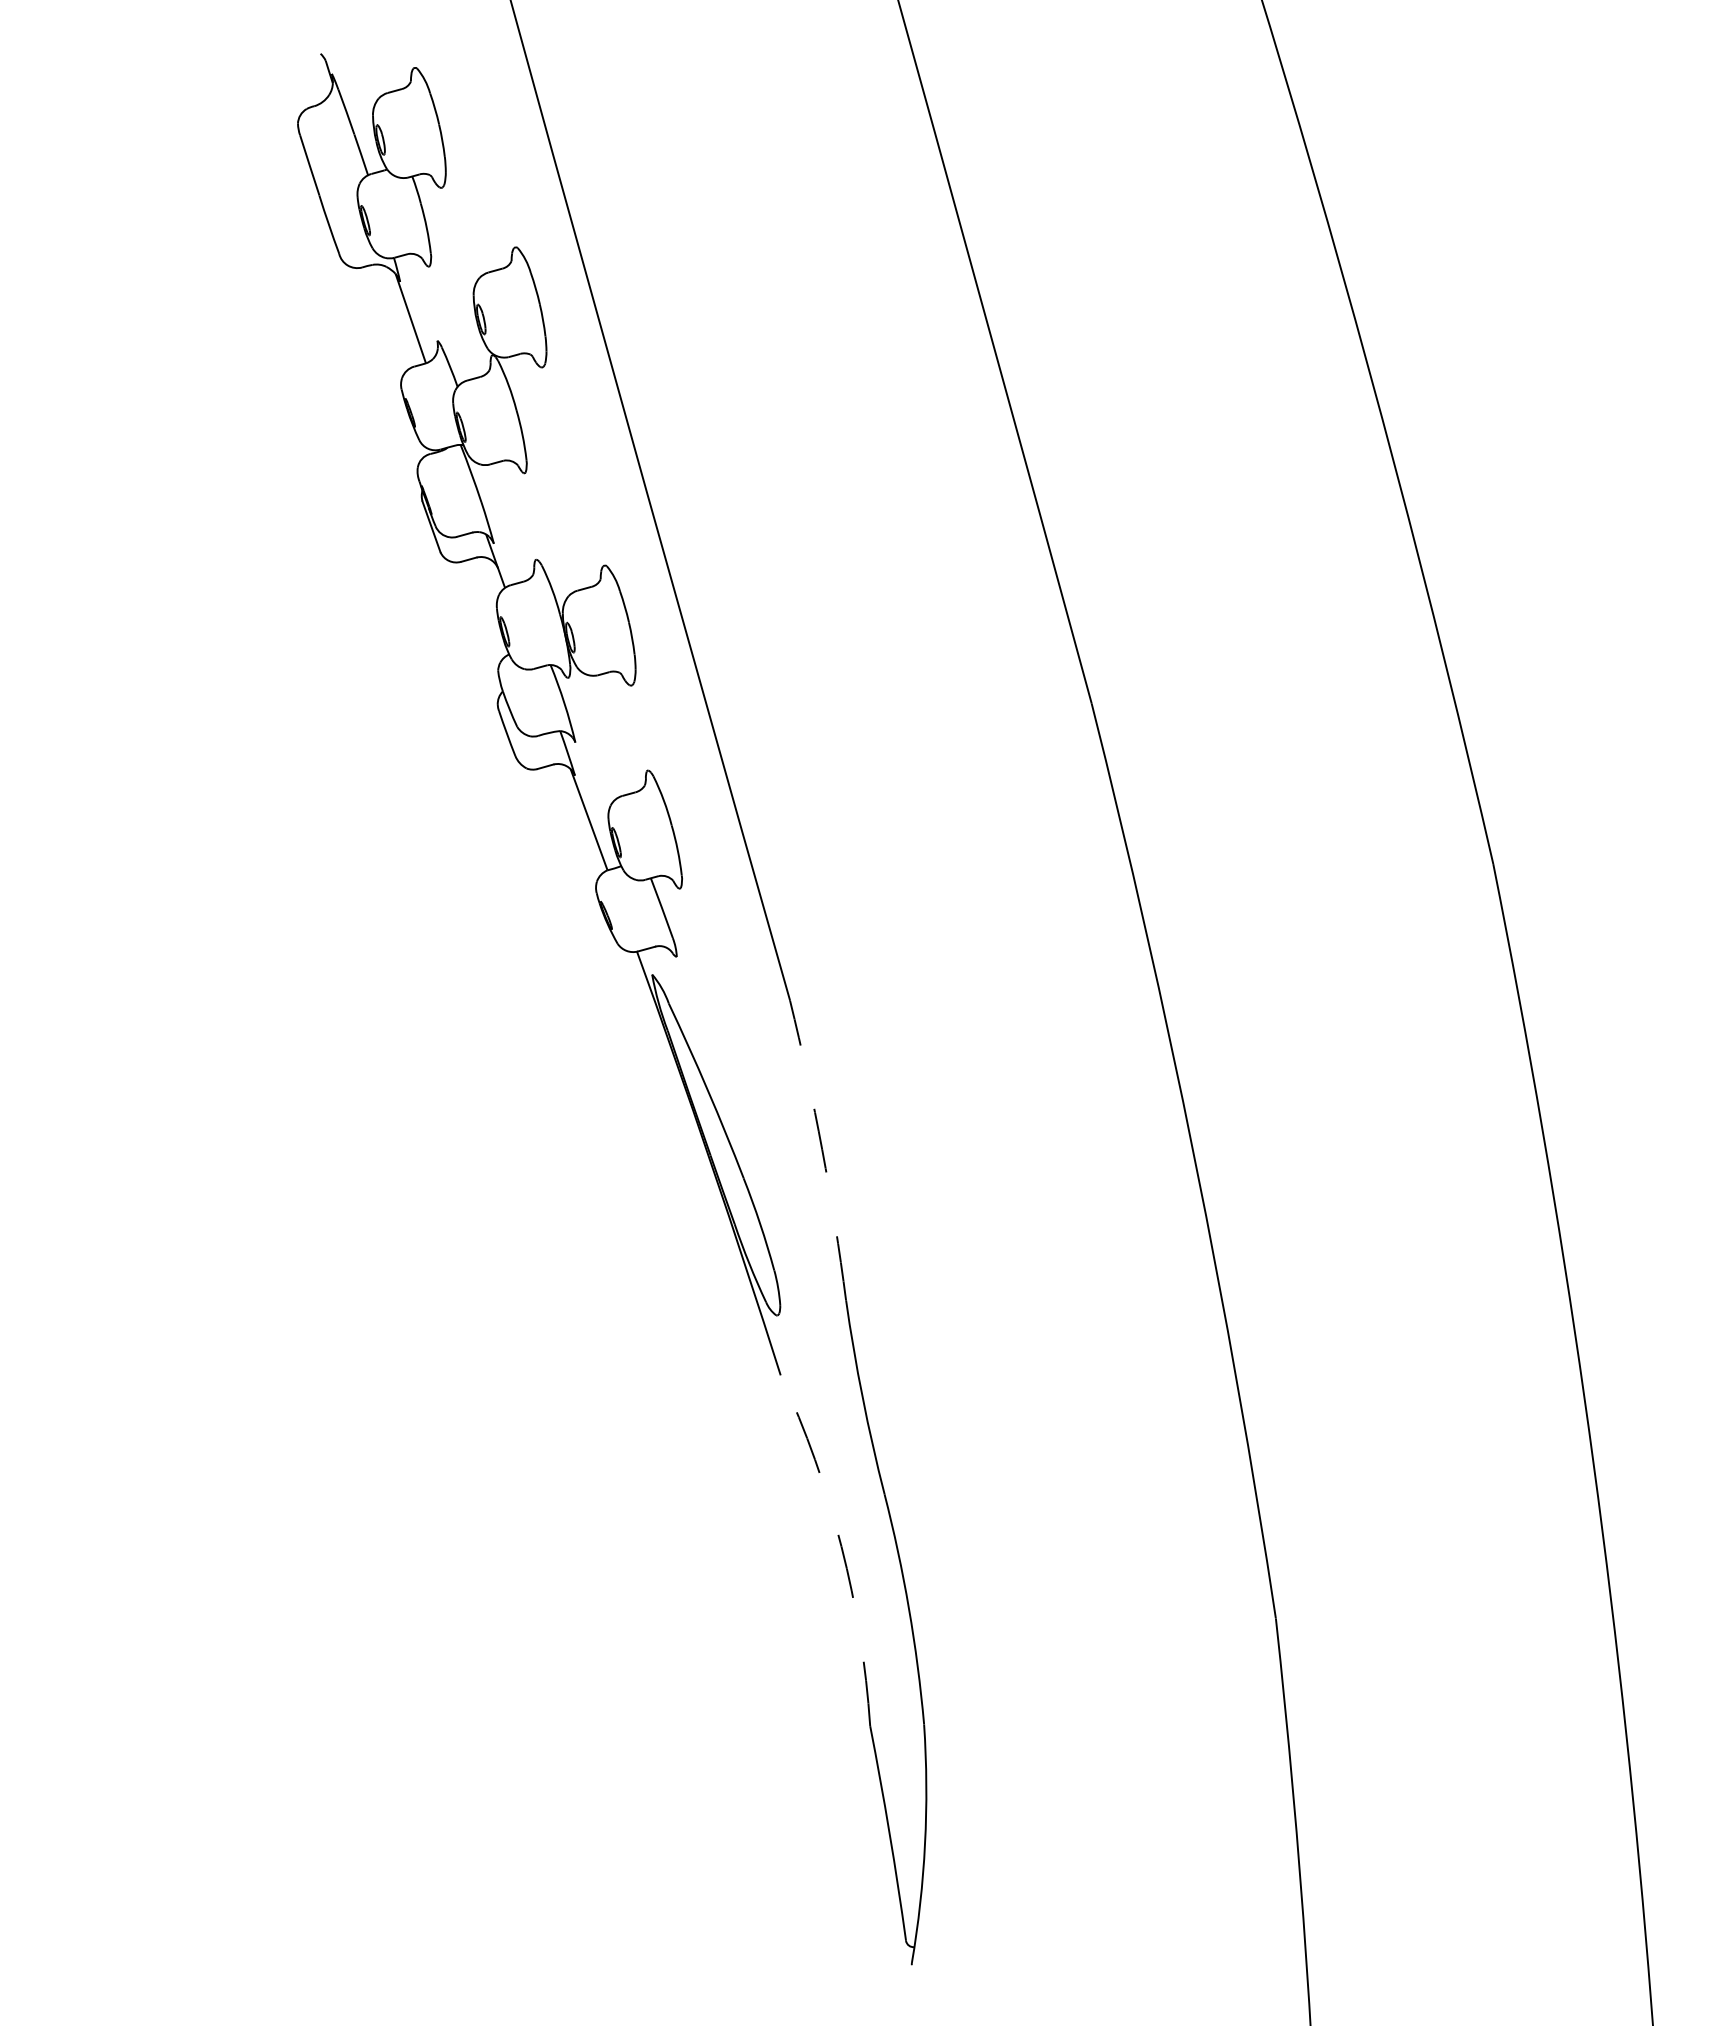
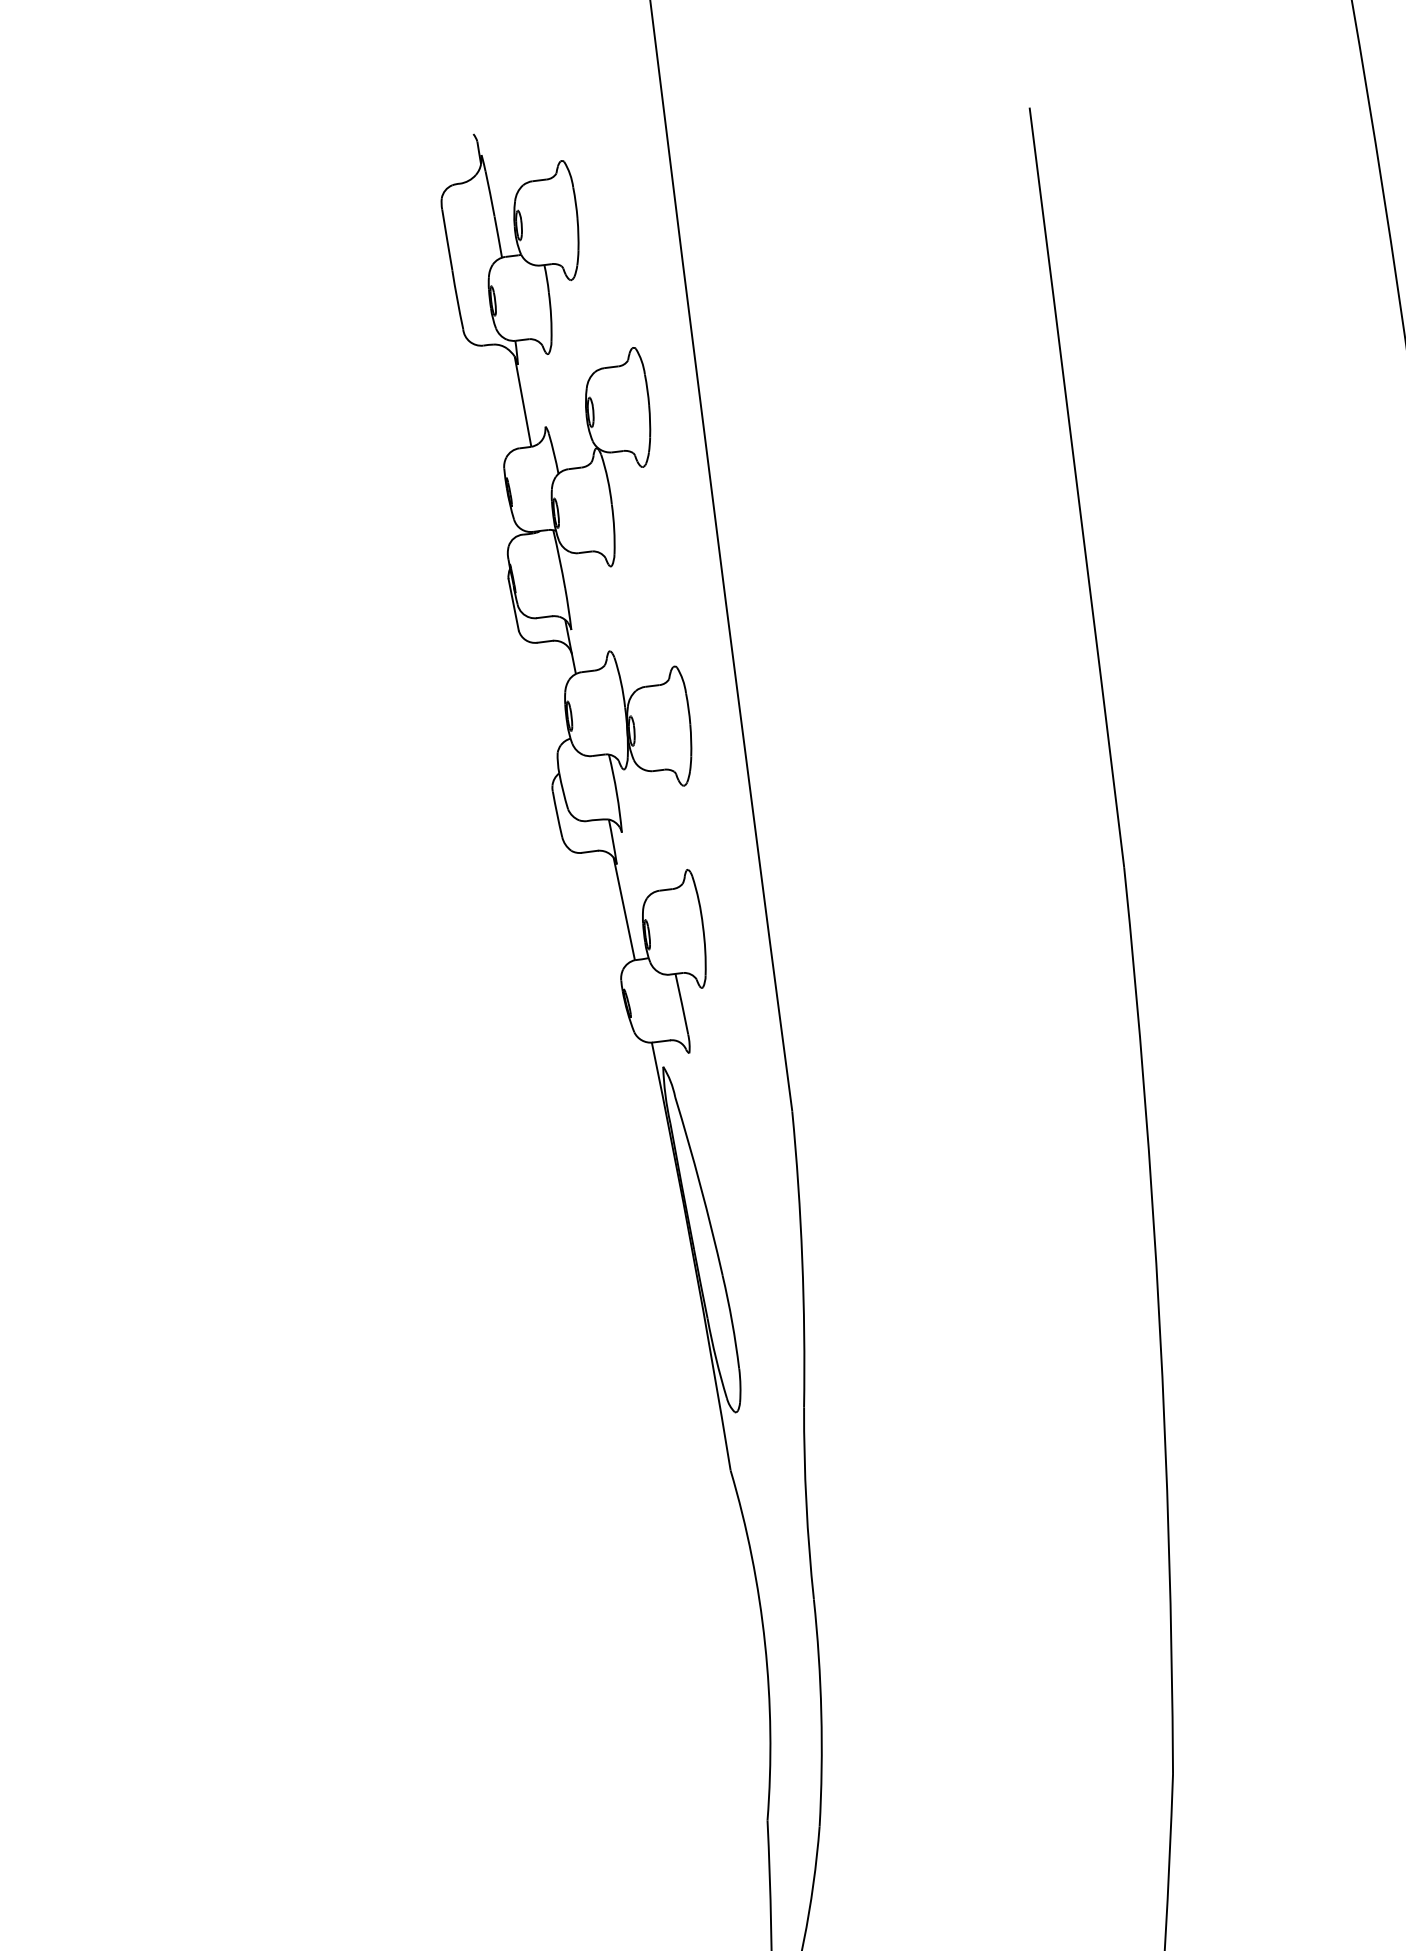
arc: (822, 1149) -> (802, 1259), dashed -> solid
arc: (841, 1546) -> (765, 1643), dashed -> solid

